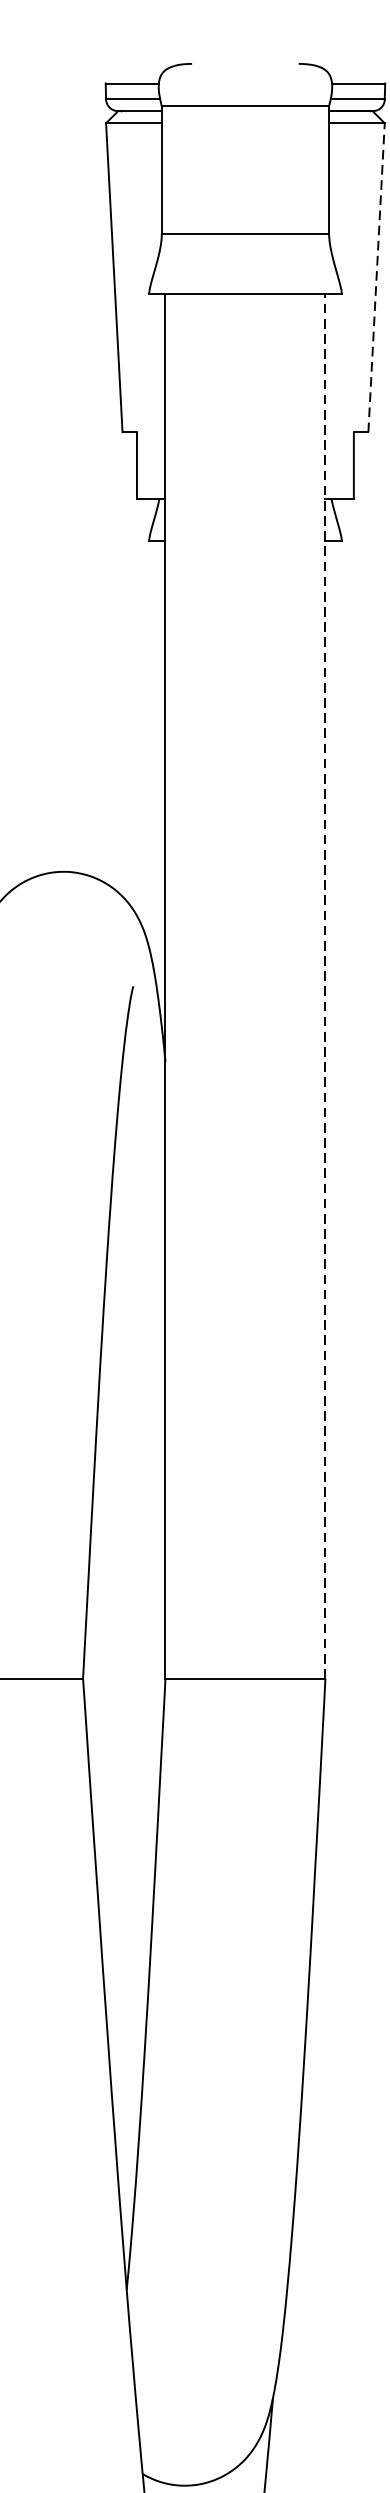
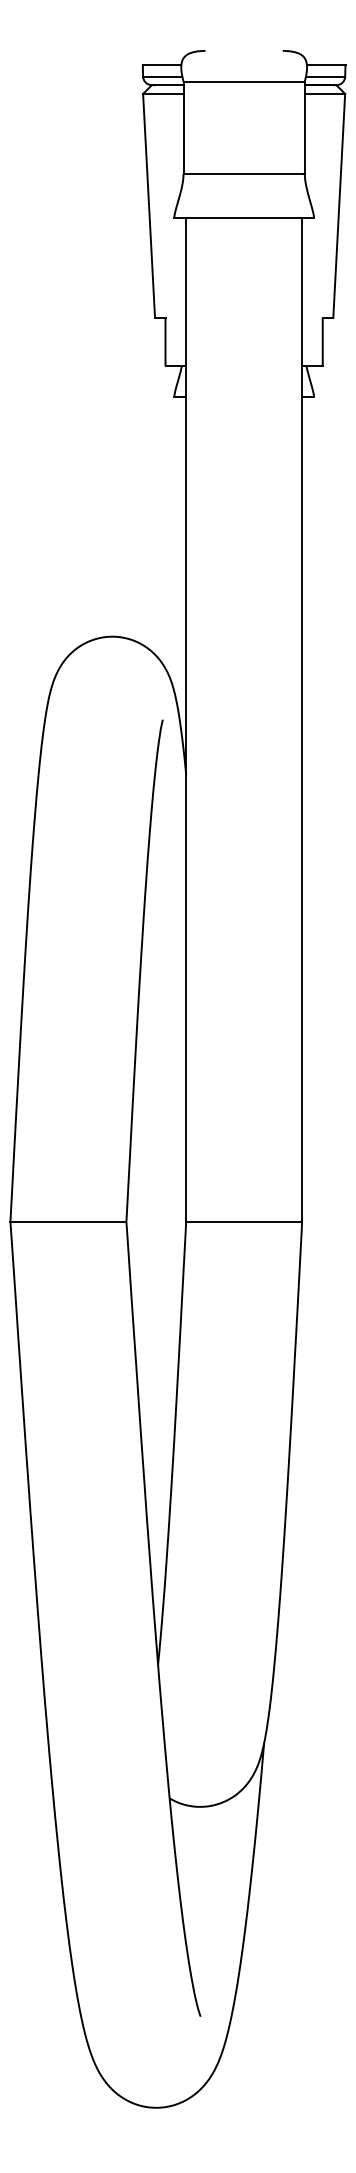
line: (376, 277) -> (339, 205), dashed -> solid
line: (325, 985) -> (302, 719), dashed -> solid

